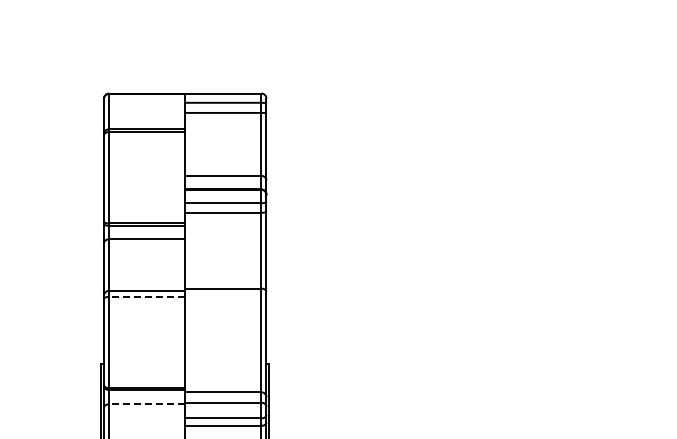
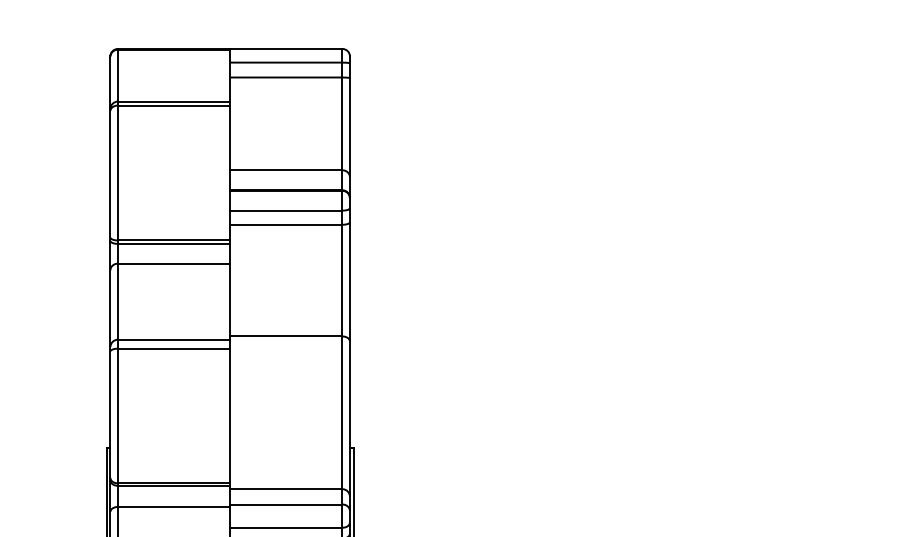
line: (146, 296) -> (173, 348), dashed -> solid
line: (146, 404) -> (173, 507), dashed -> solid

